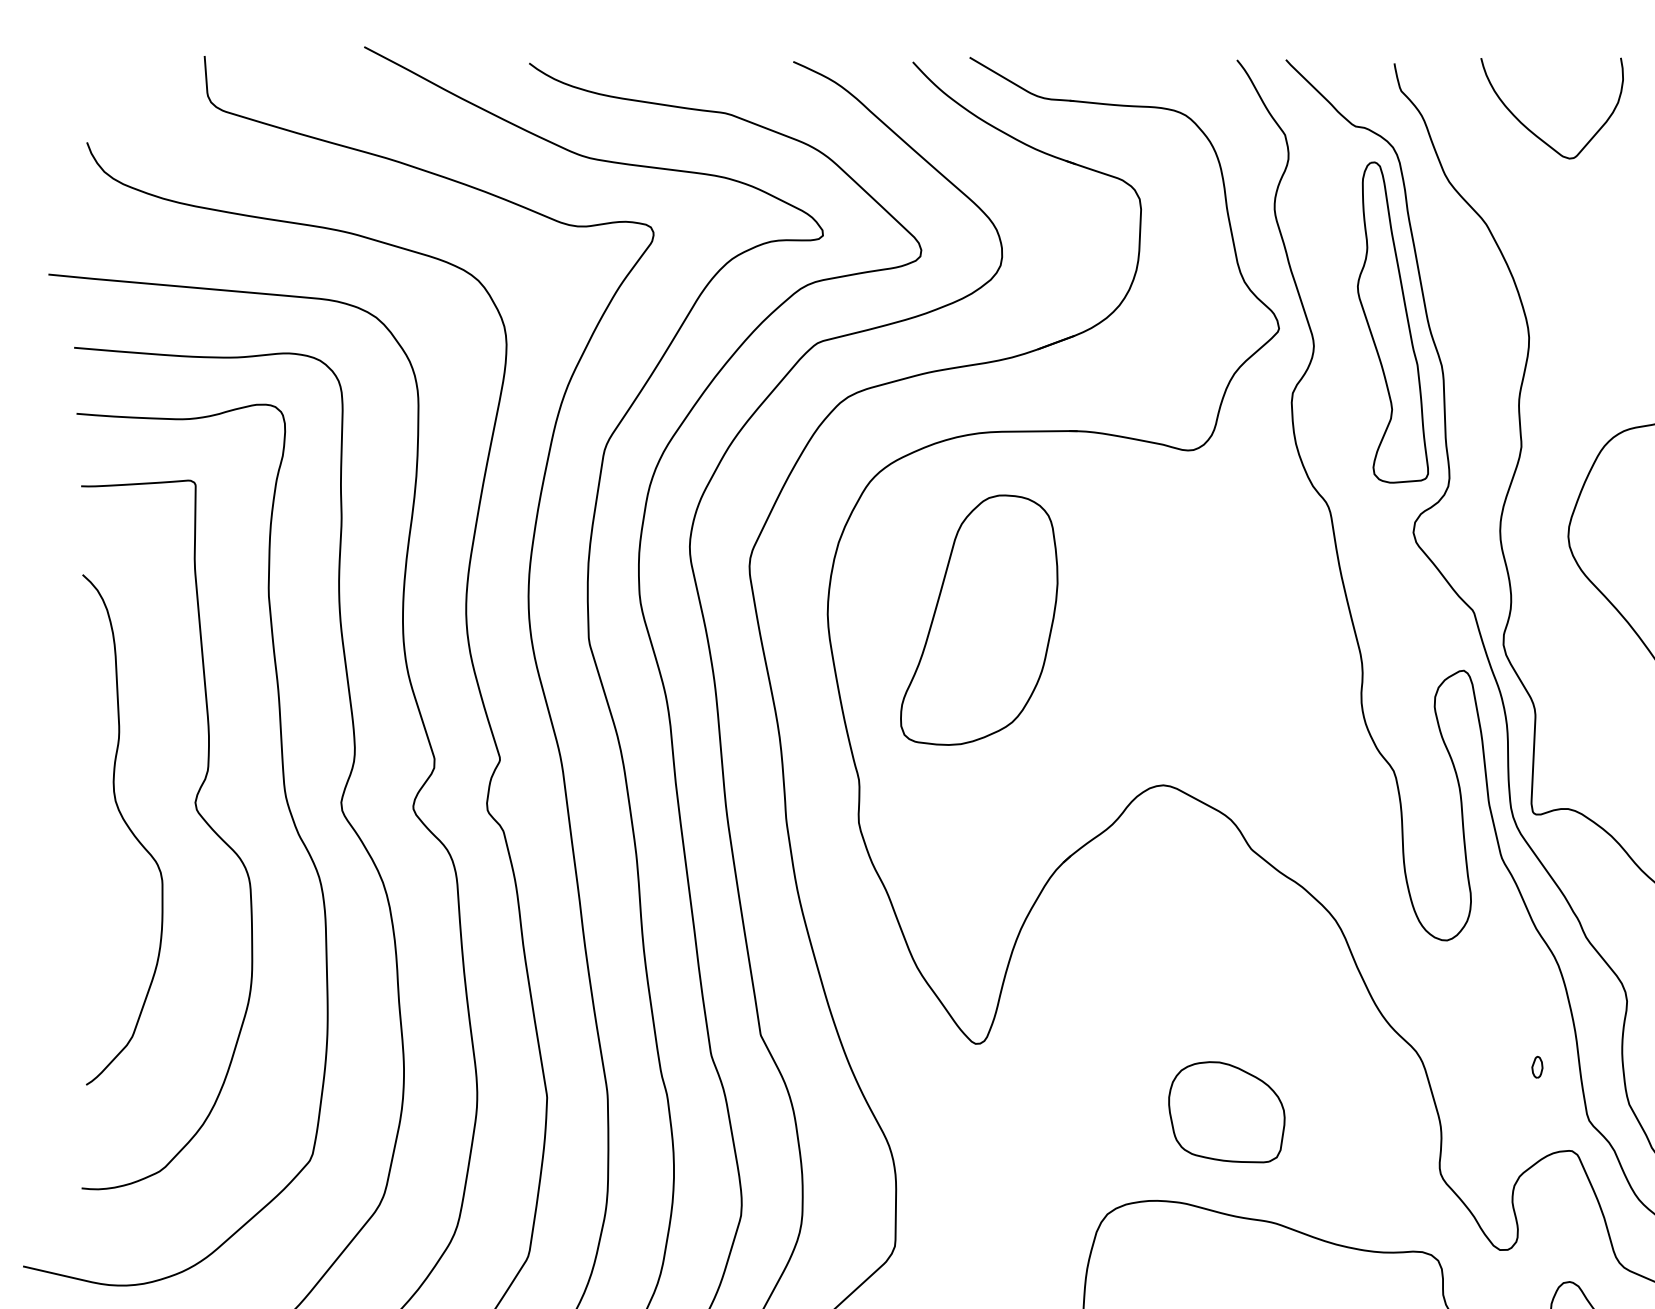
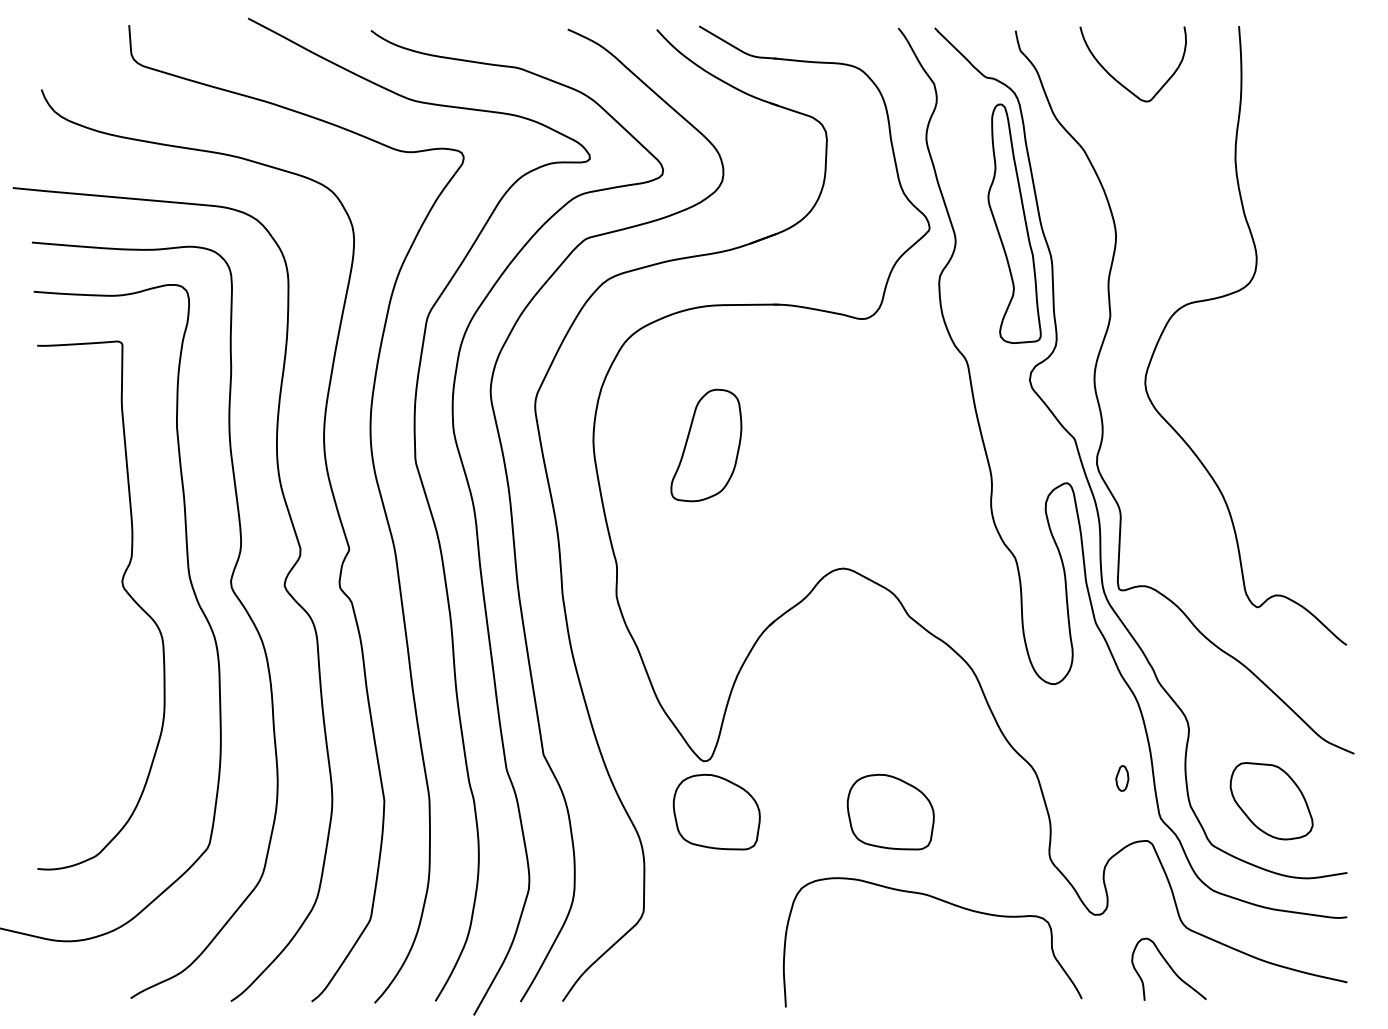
part: (979, 620) -> (706, 445), size x0.6
curve: (127, 828) -> (71, 600), removed
part: (1536, 1067) -> (1121, 778), size x1.6
part: (992, 1111) -> (716, 811), added

